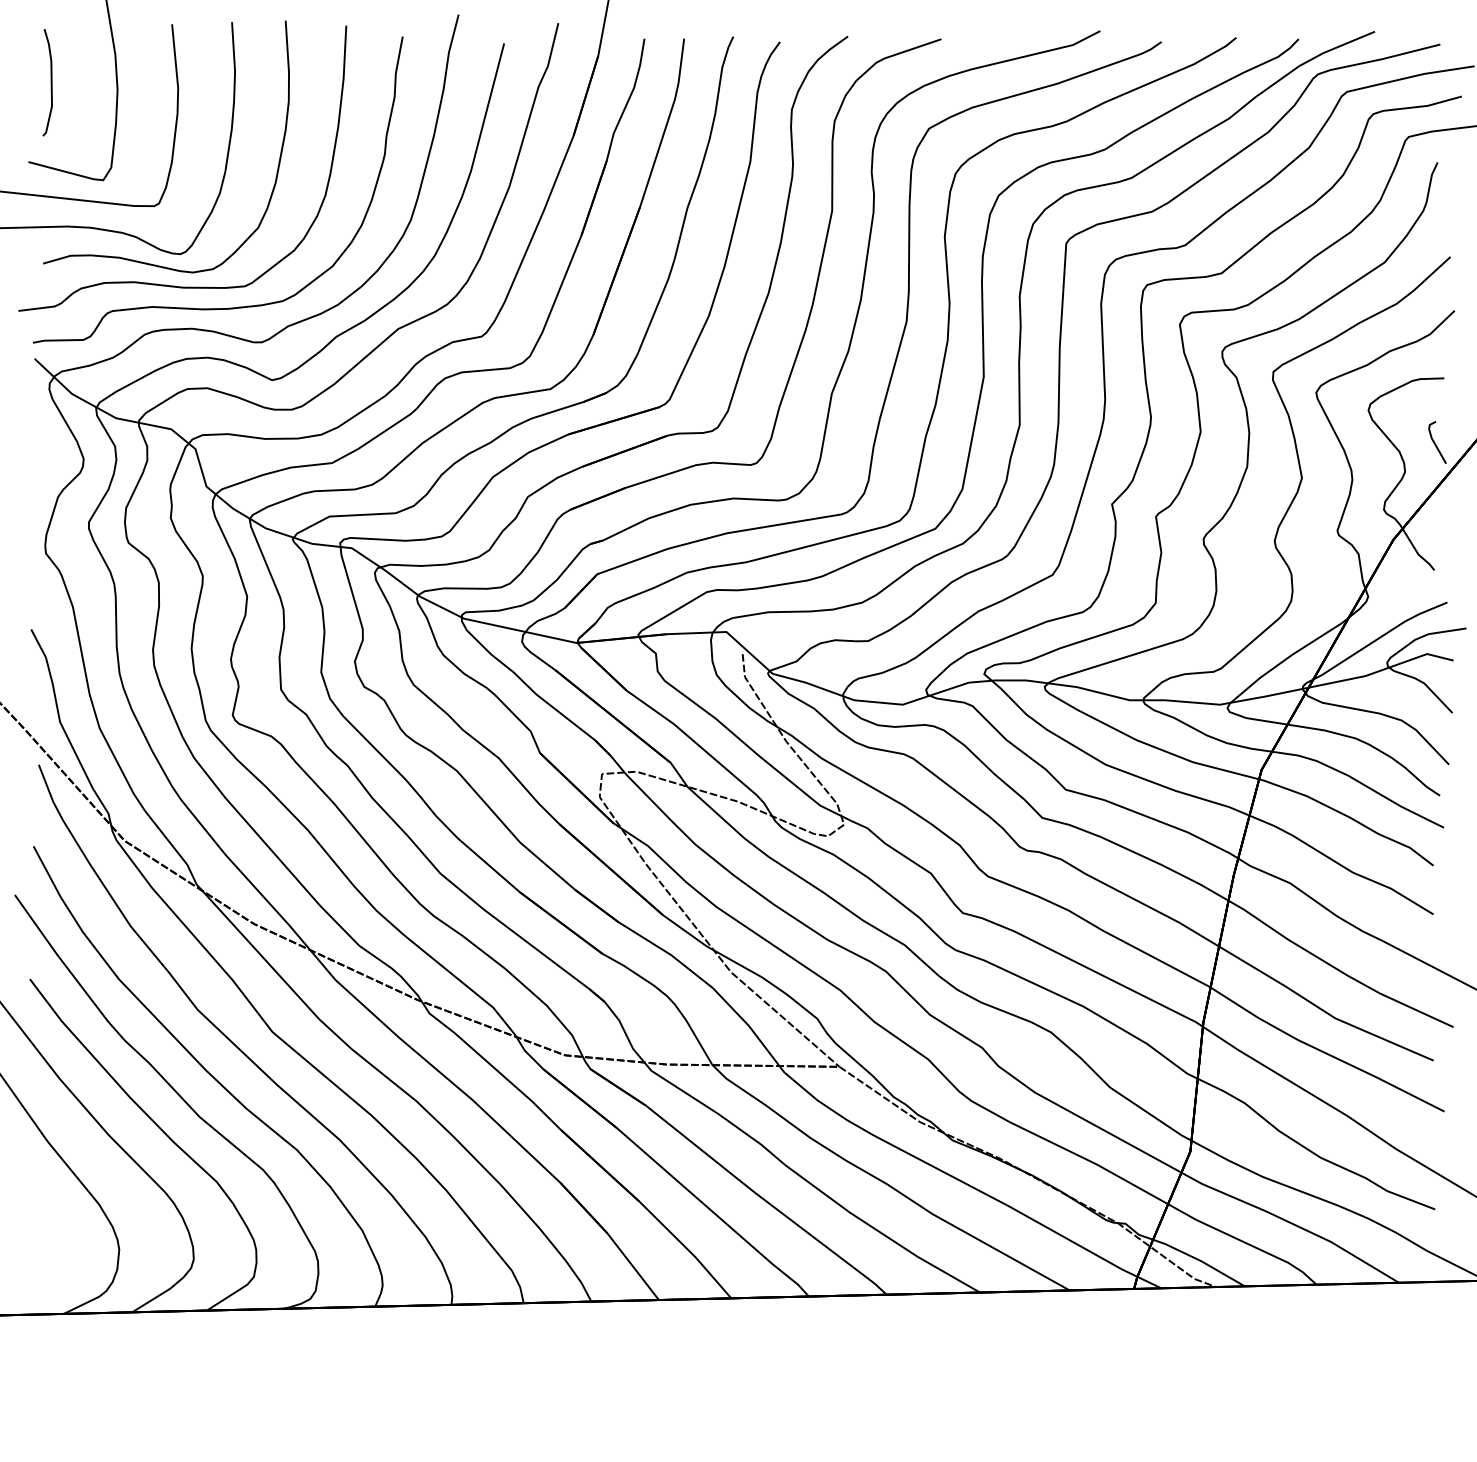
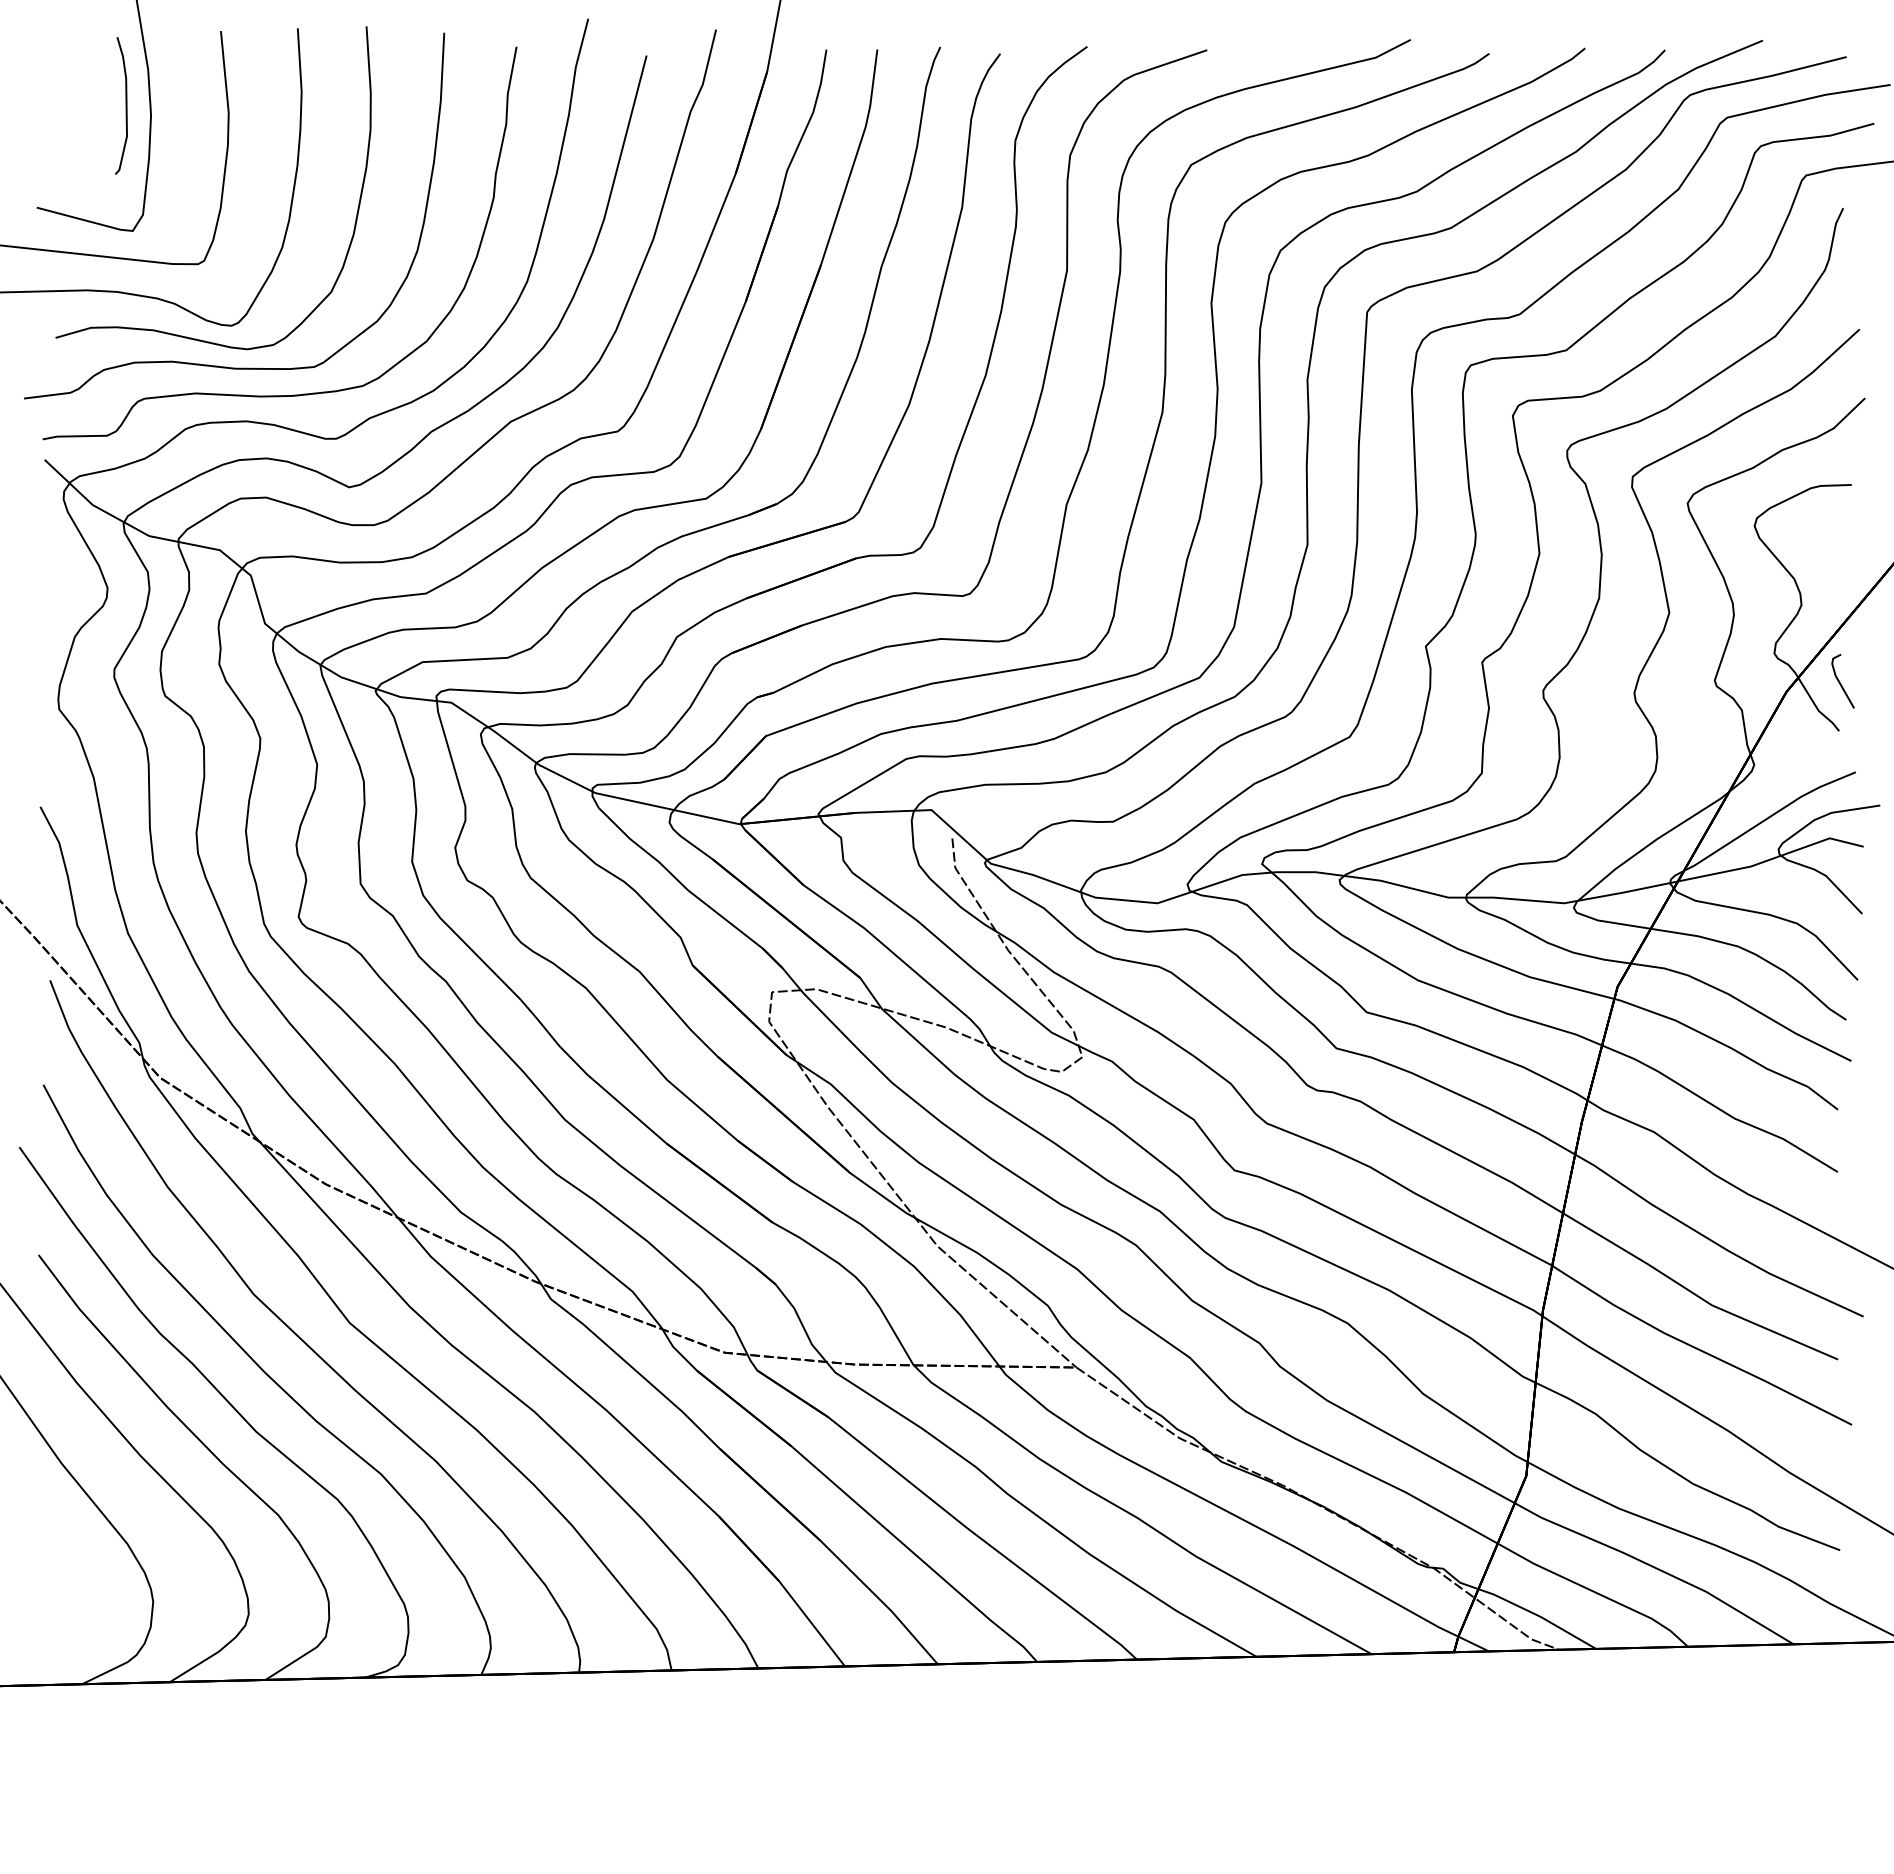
curve: (50, 82) -> (125, 105), moved
line: (1435, 443) -> (1840, 682), moved

